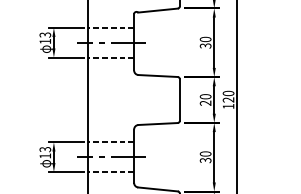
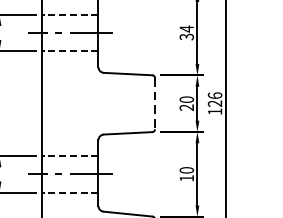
text: (205, 39) -> (186, 29), 30 -> 34
text: (228, 92) -> (214, 94), 120 -> 126
line: (179, 100) -> (154, 104), solid -> dashed
text: (205, 160) -> (186, 178), 30 -> 10

